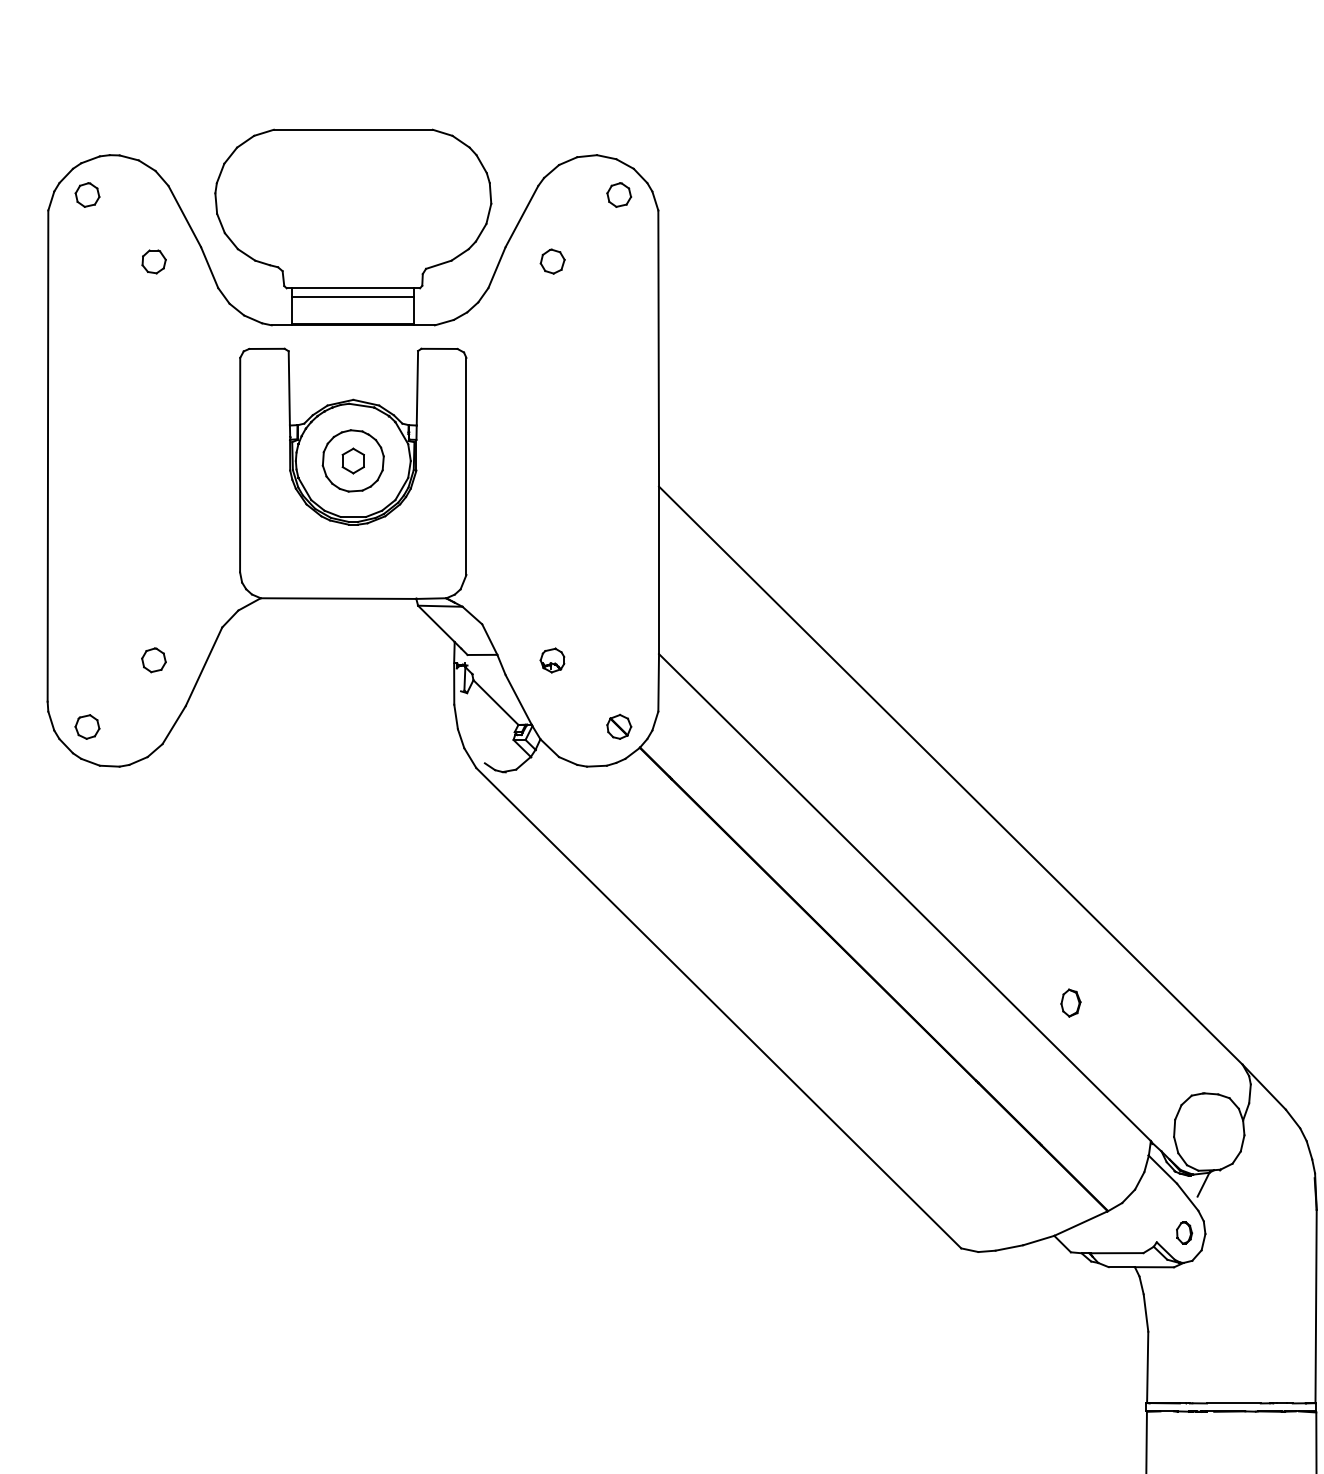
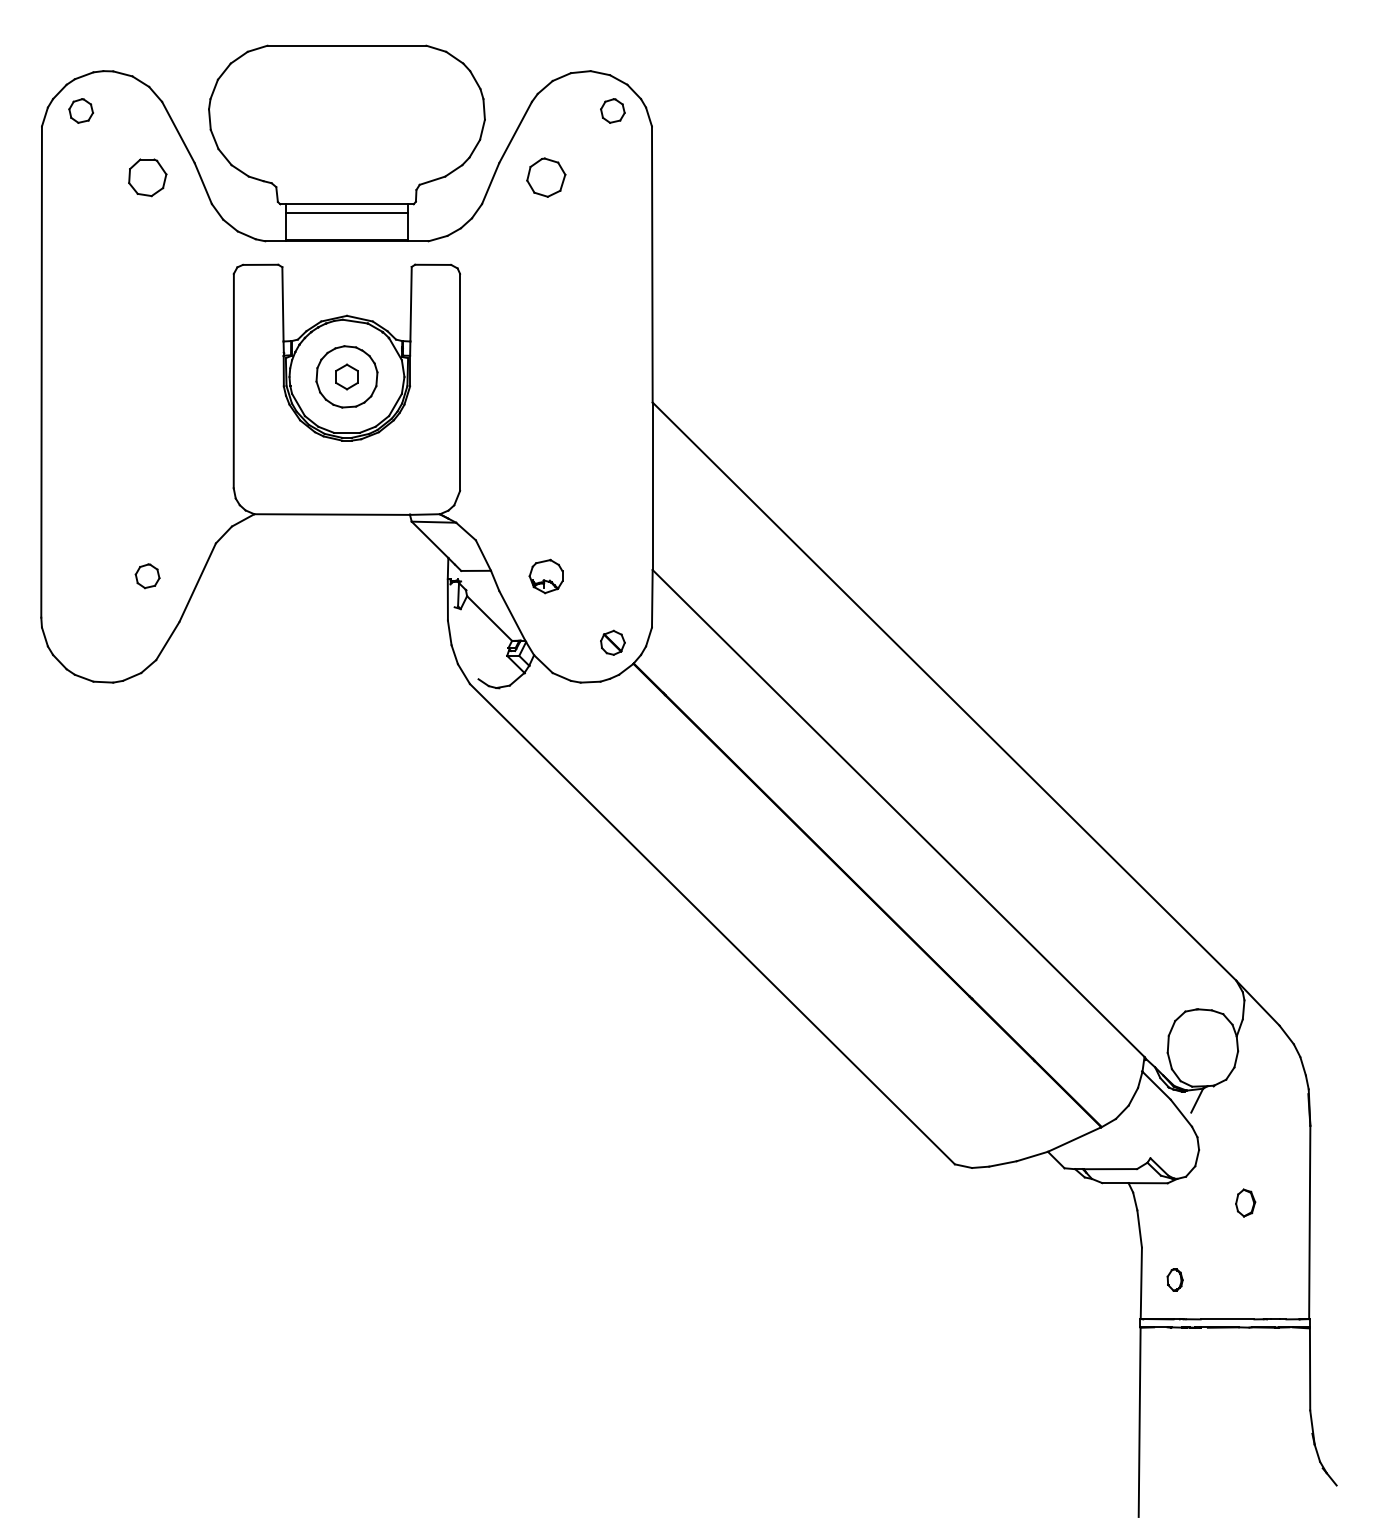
part: (153, 261) -> (147, 177), size x1.6
part: (552, 261) -> (546, 177), size x1.6
part: (551, 660) -> (545, 576), size x1.4
part: (87, 726) -> (81, 642), removed
part: (1070, 1002) -> (1245, 1202), moved
part: (1183, 1232) -> (1174, 1279), moved

